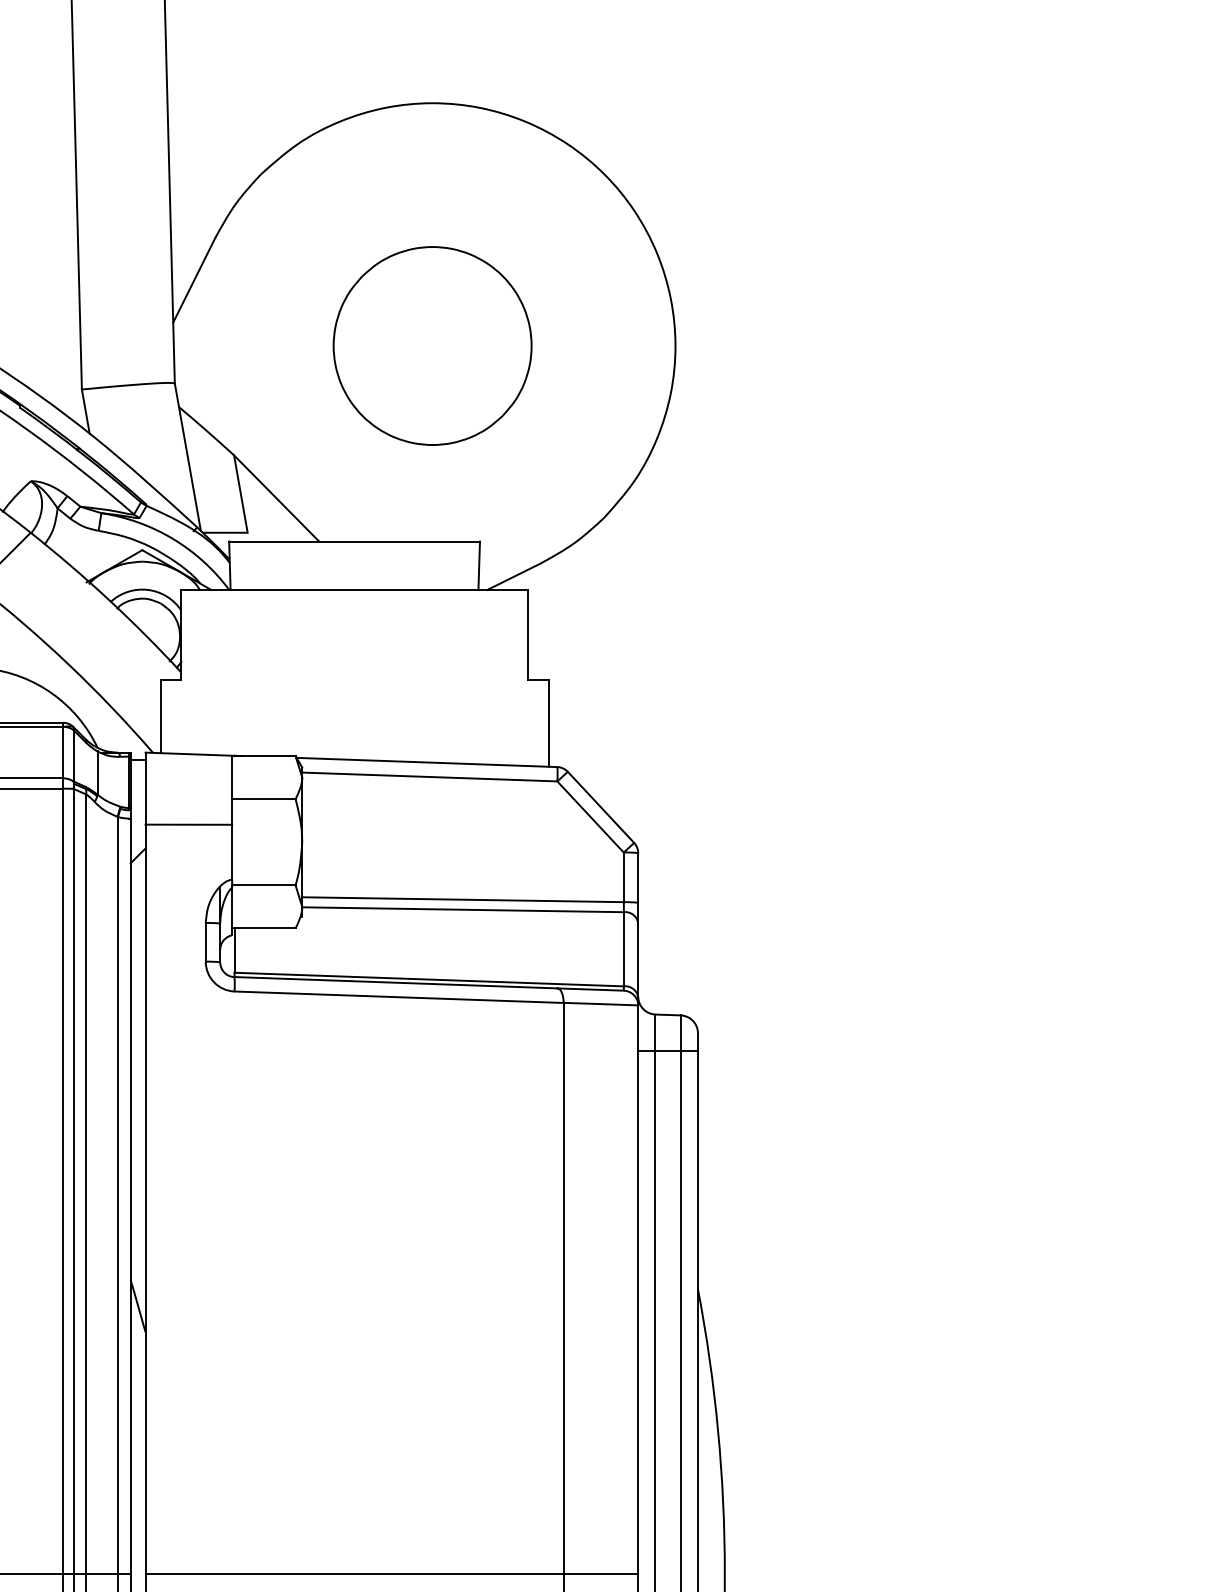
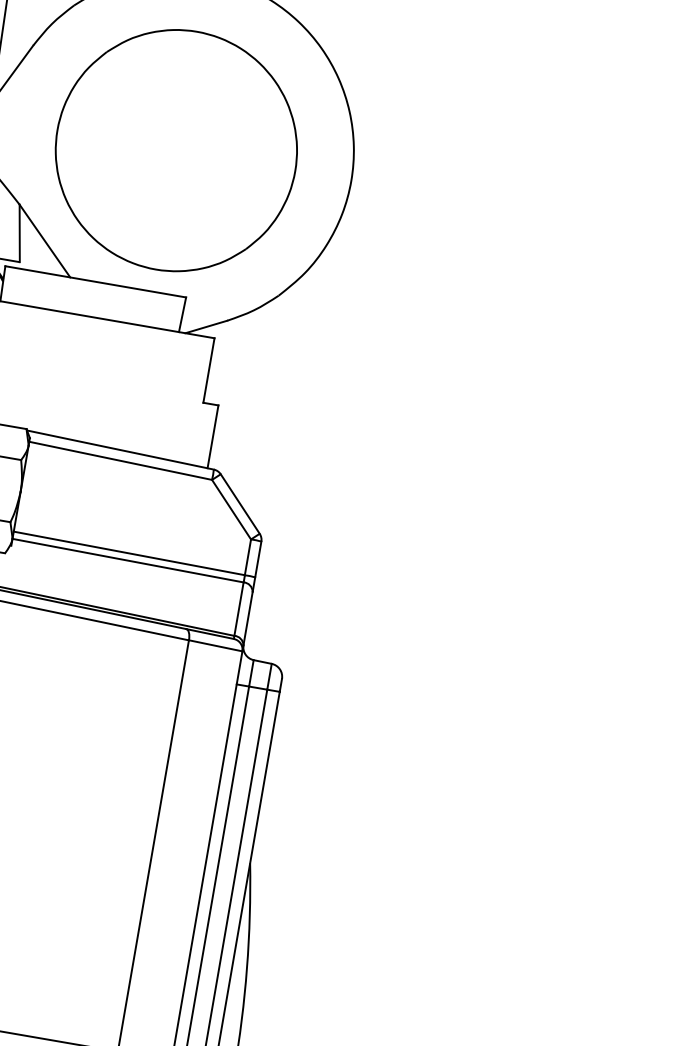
part: (432, 345) -> (176, 150), size x1.67

